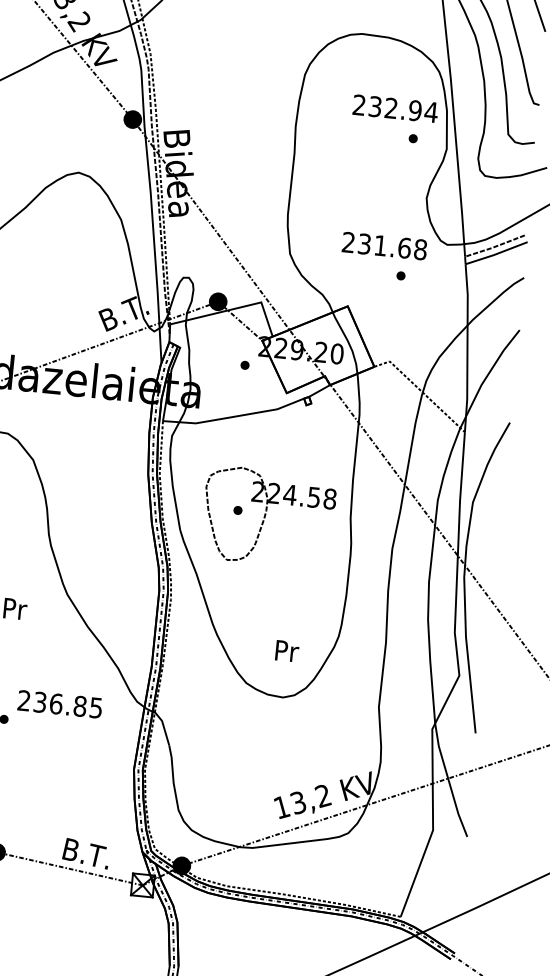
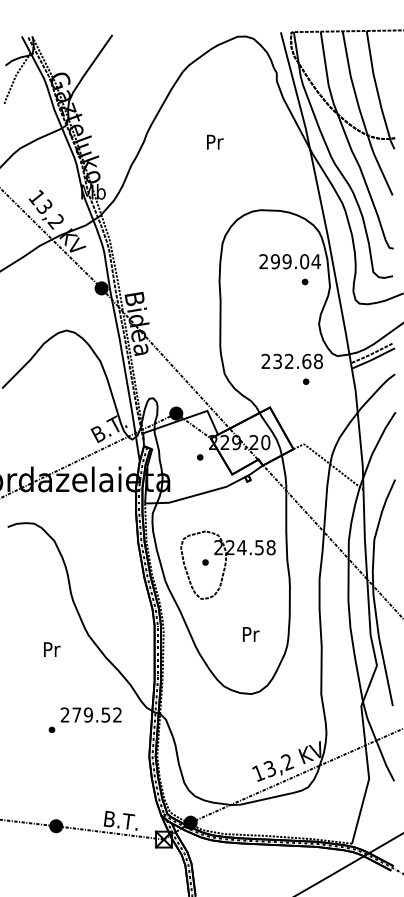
text: (395, 108) -> (290, 261), 232.94 -> 299.04
text: (379, 244) -> (288, 360), 231.68 -> 232.68
text: (287, 651) -> (251, 634), moved
text: (67, 704) -> (96, 714), 236.85 -> 279.52

